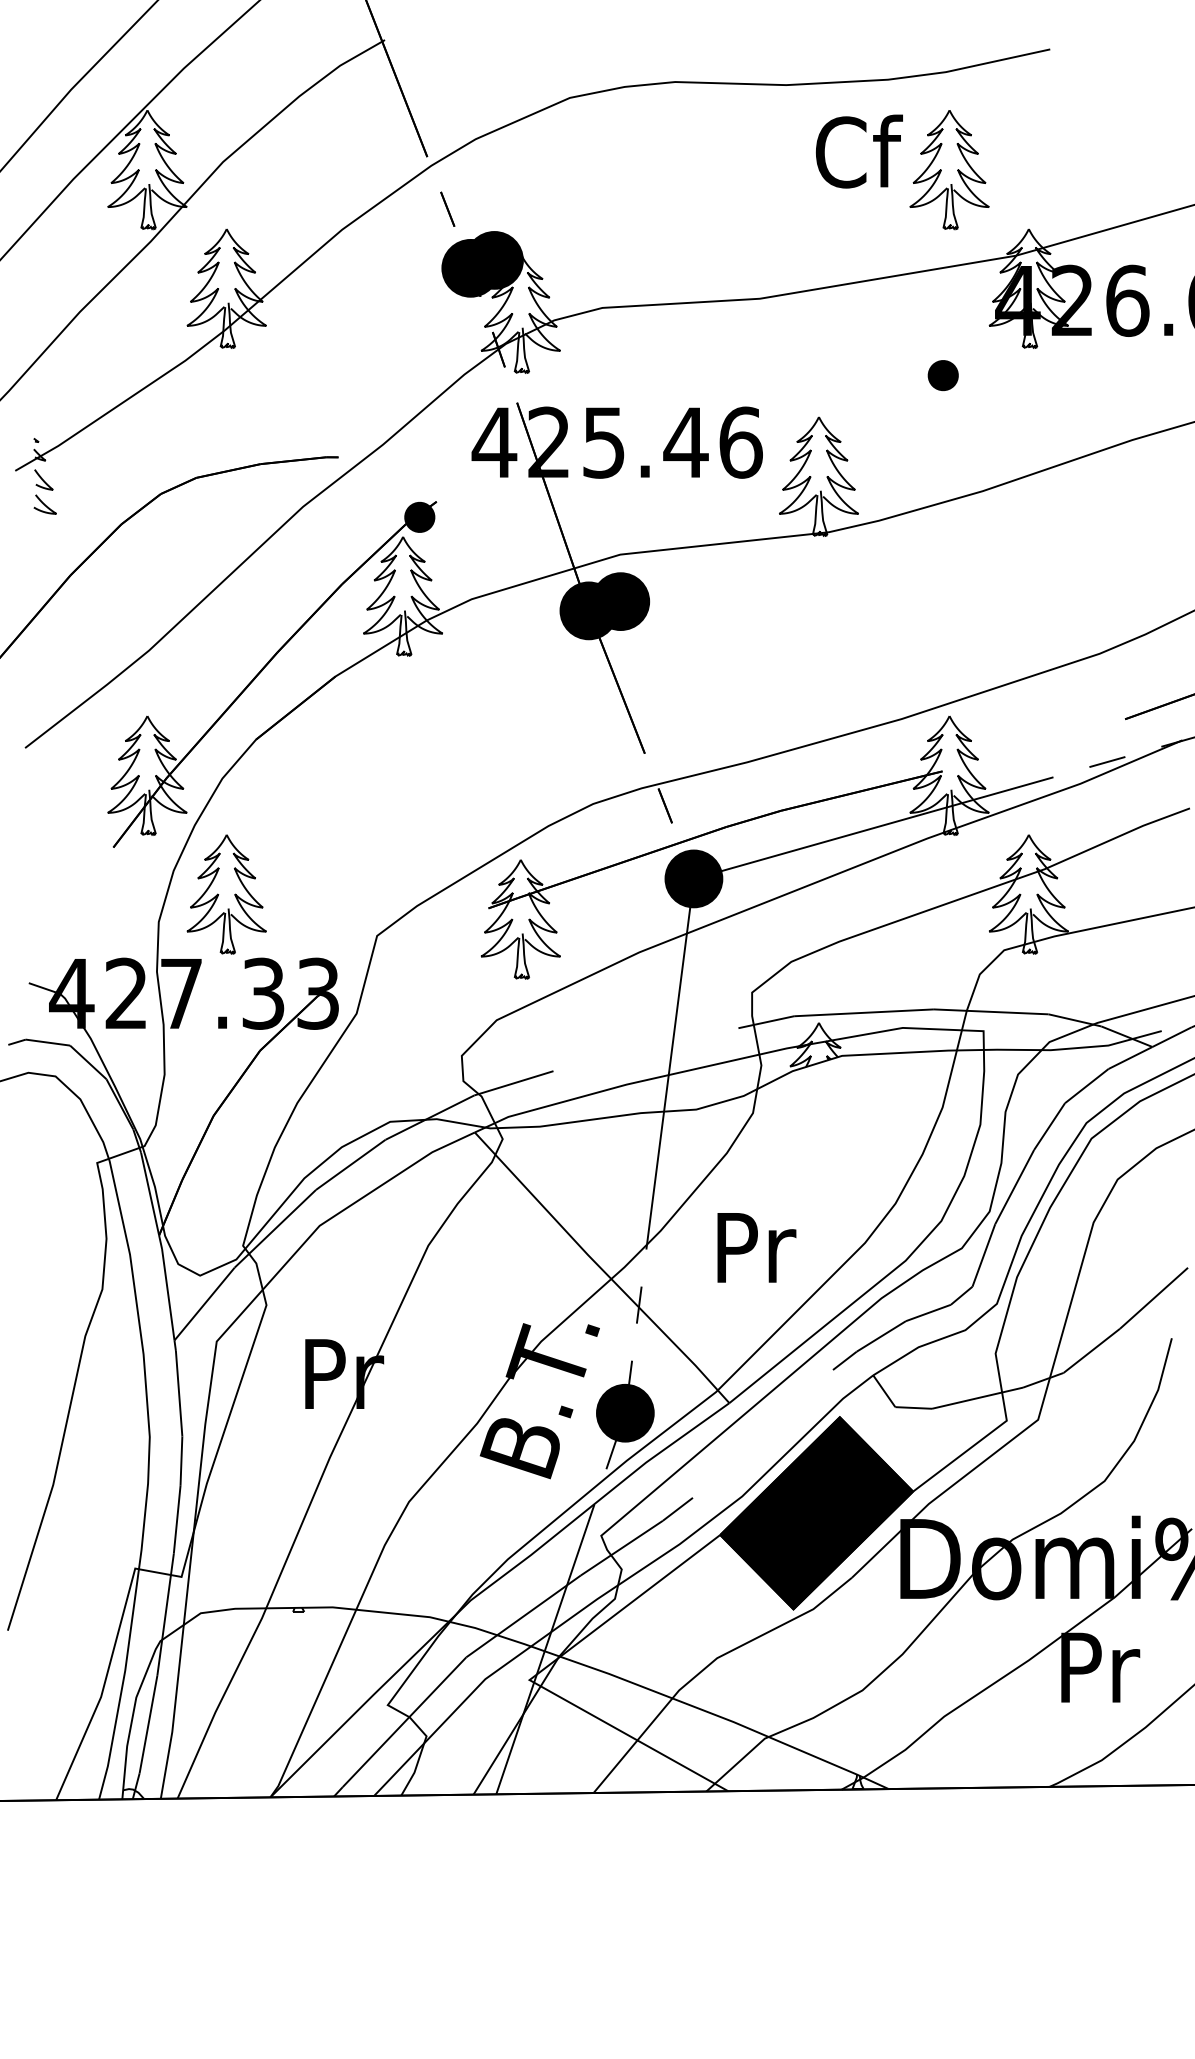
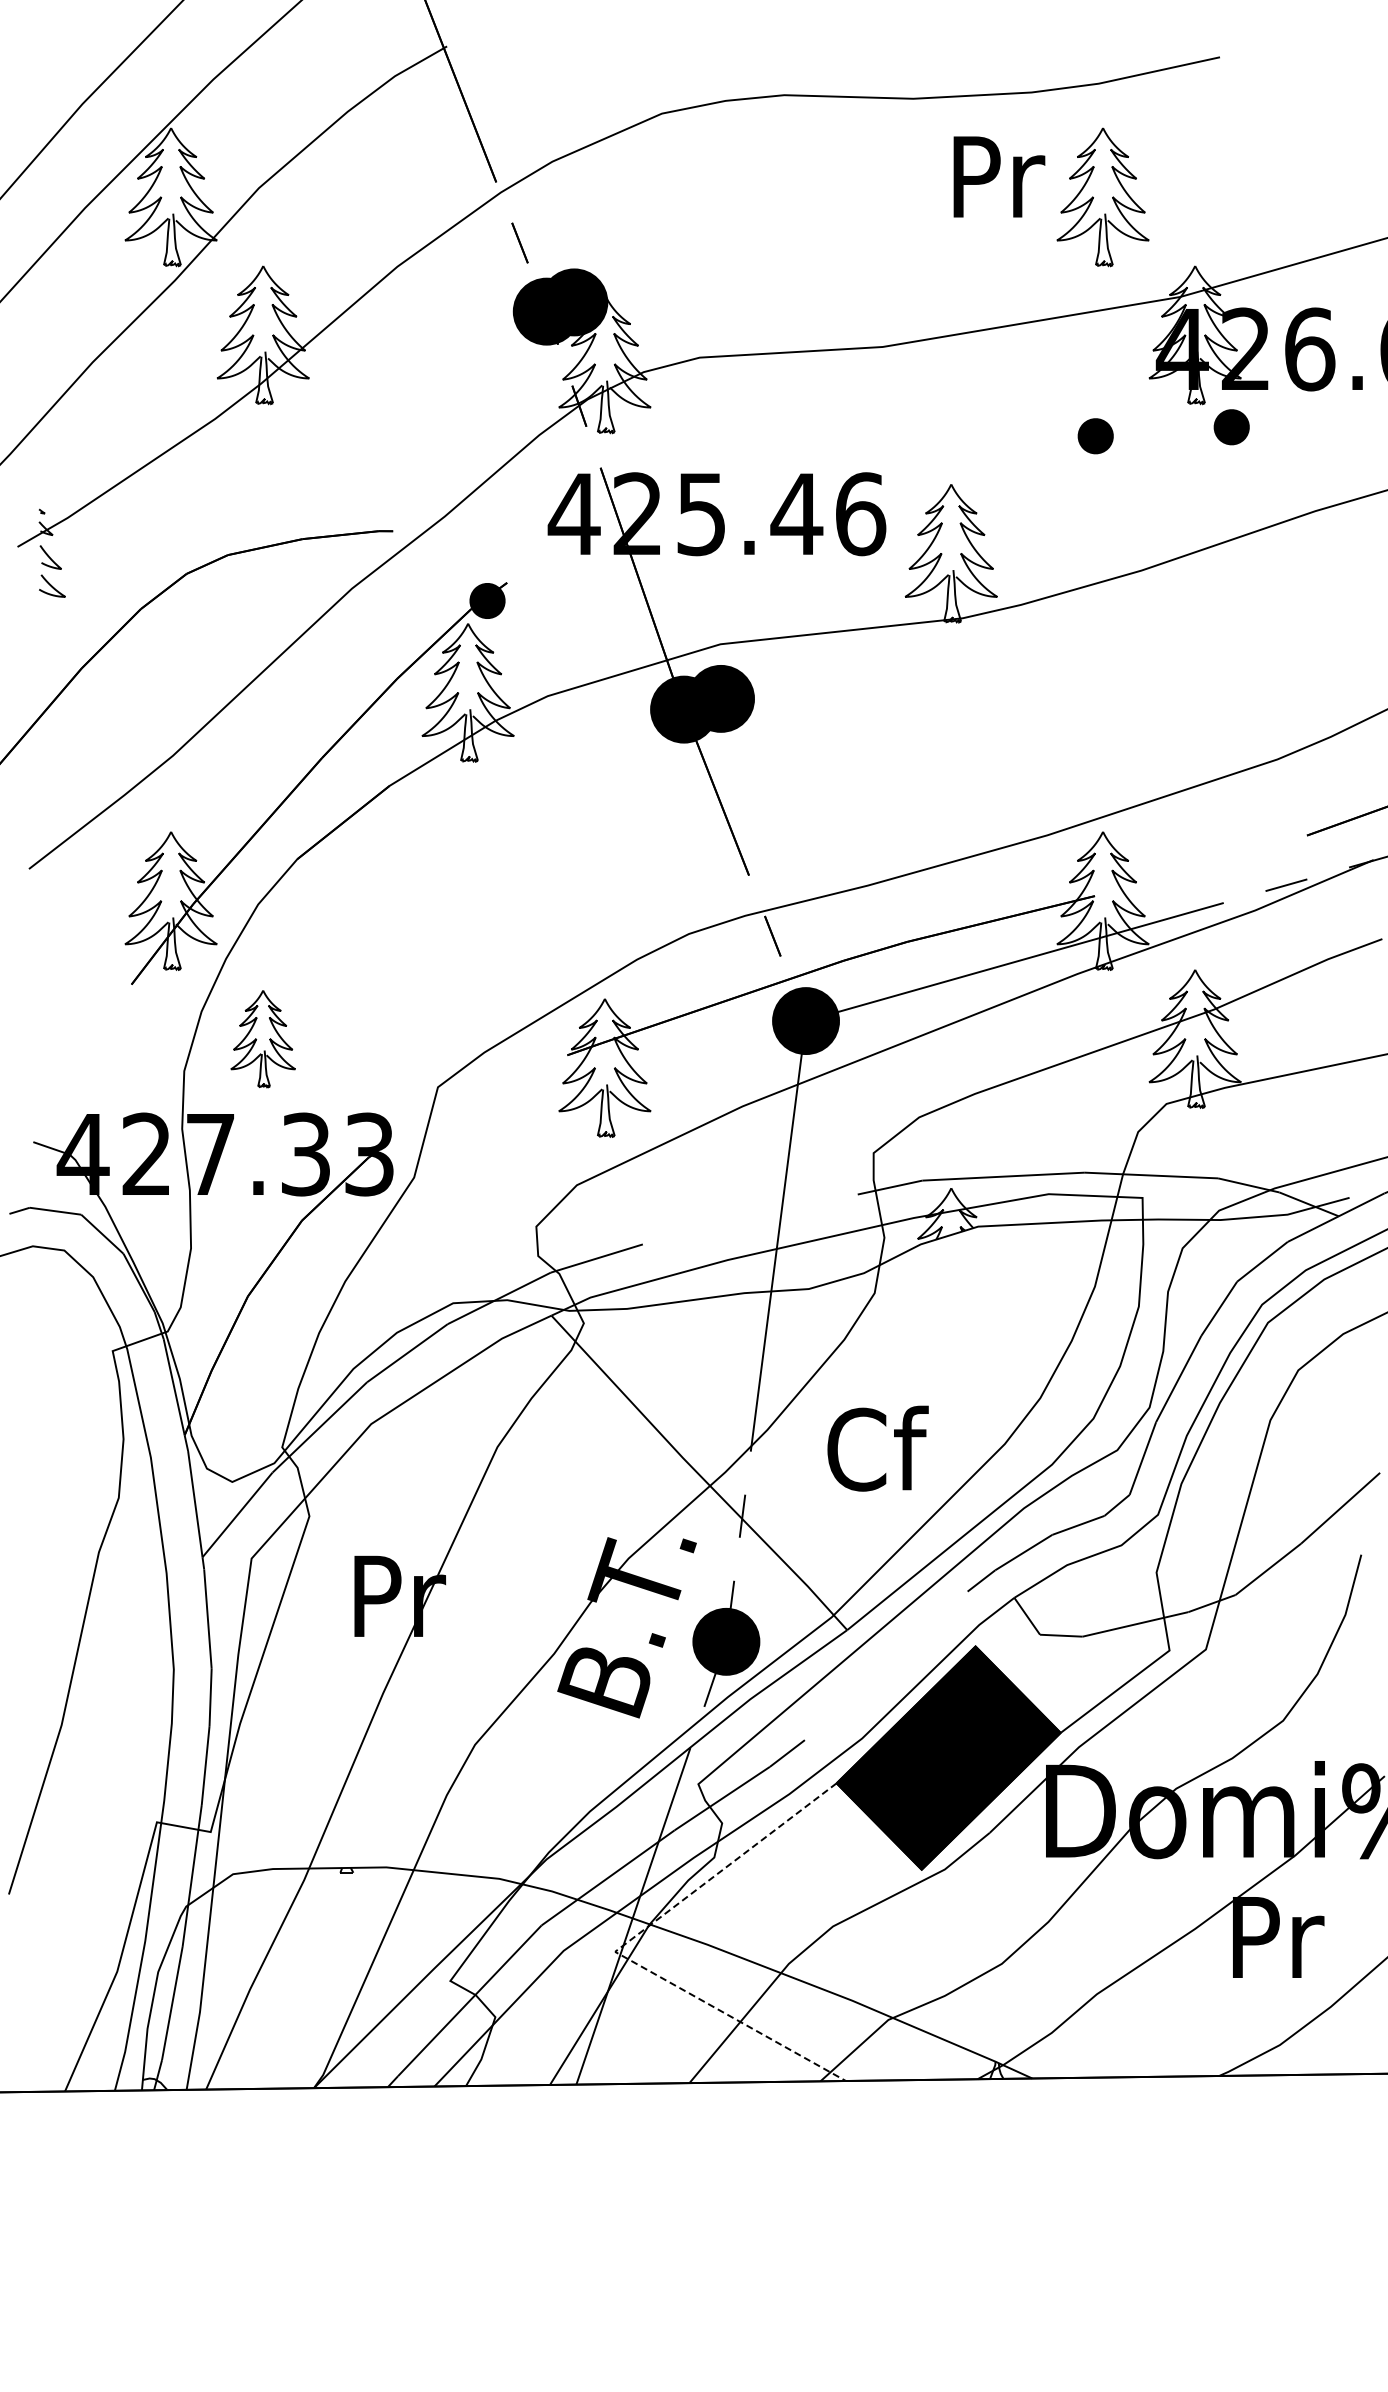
text: (858, 151) -> (997, 175), Cf -> Pr
part: (1060, 368) -> (1231, 427), added
part: (226, 893) -> (262, 1038), size x0.7
text: (755, 1246) -> (877, 1448), Pr -> Cf
line: (533, 1677) -> (619, 1948), solid -> dashed

